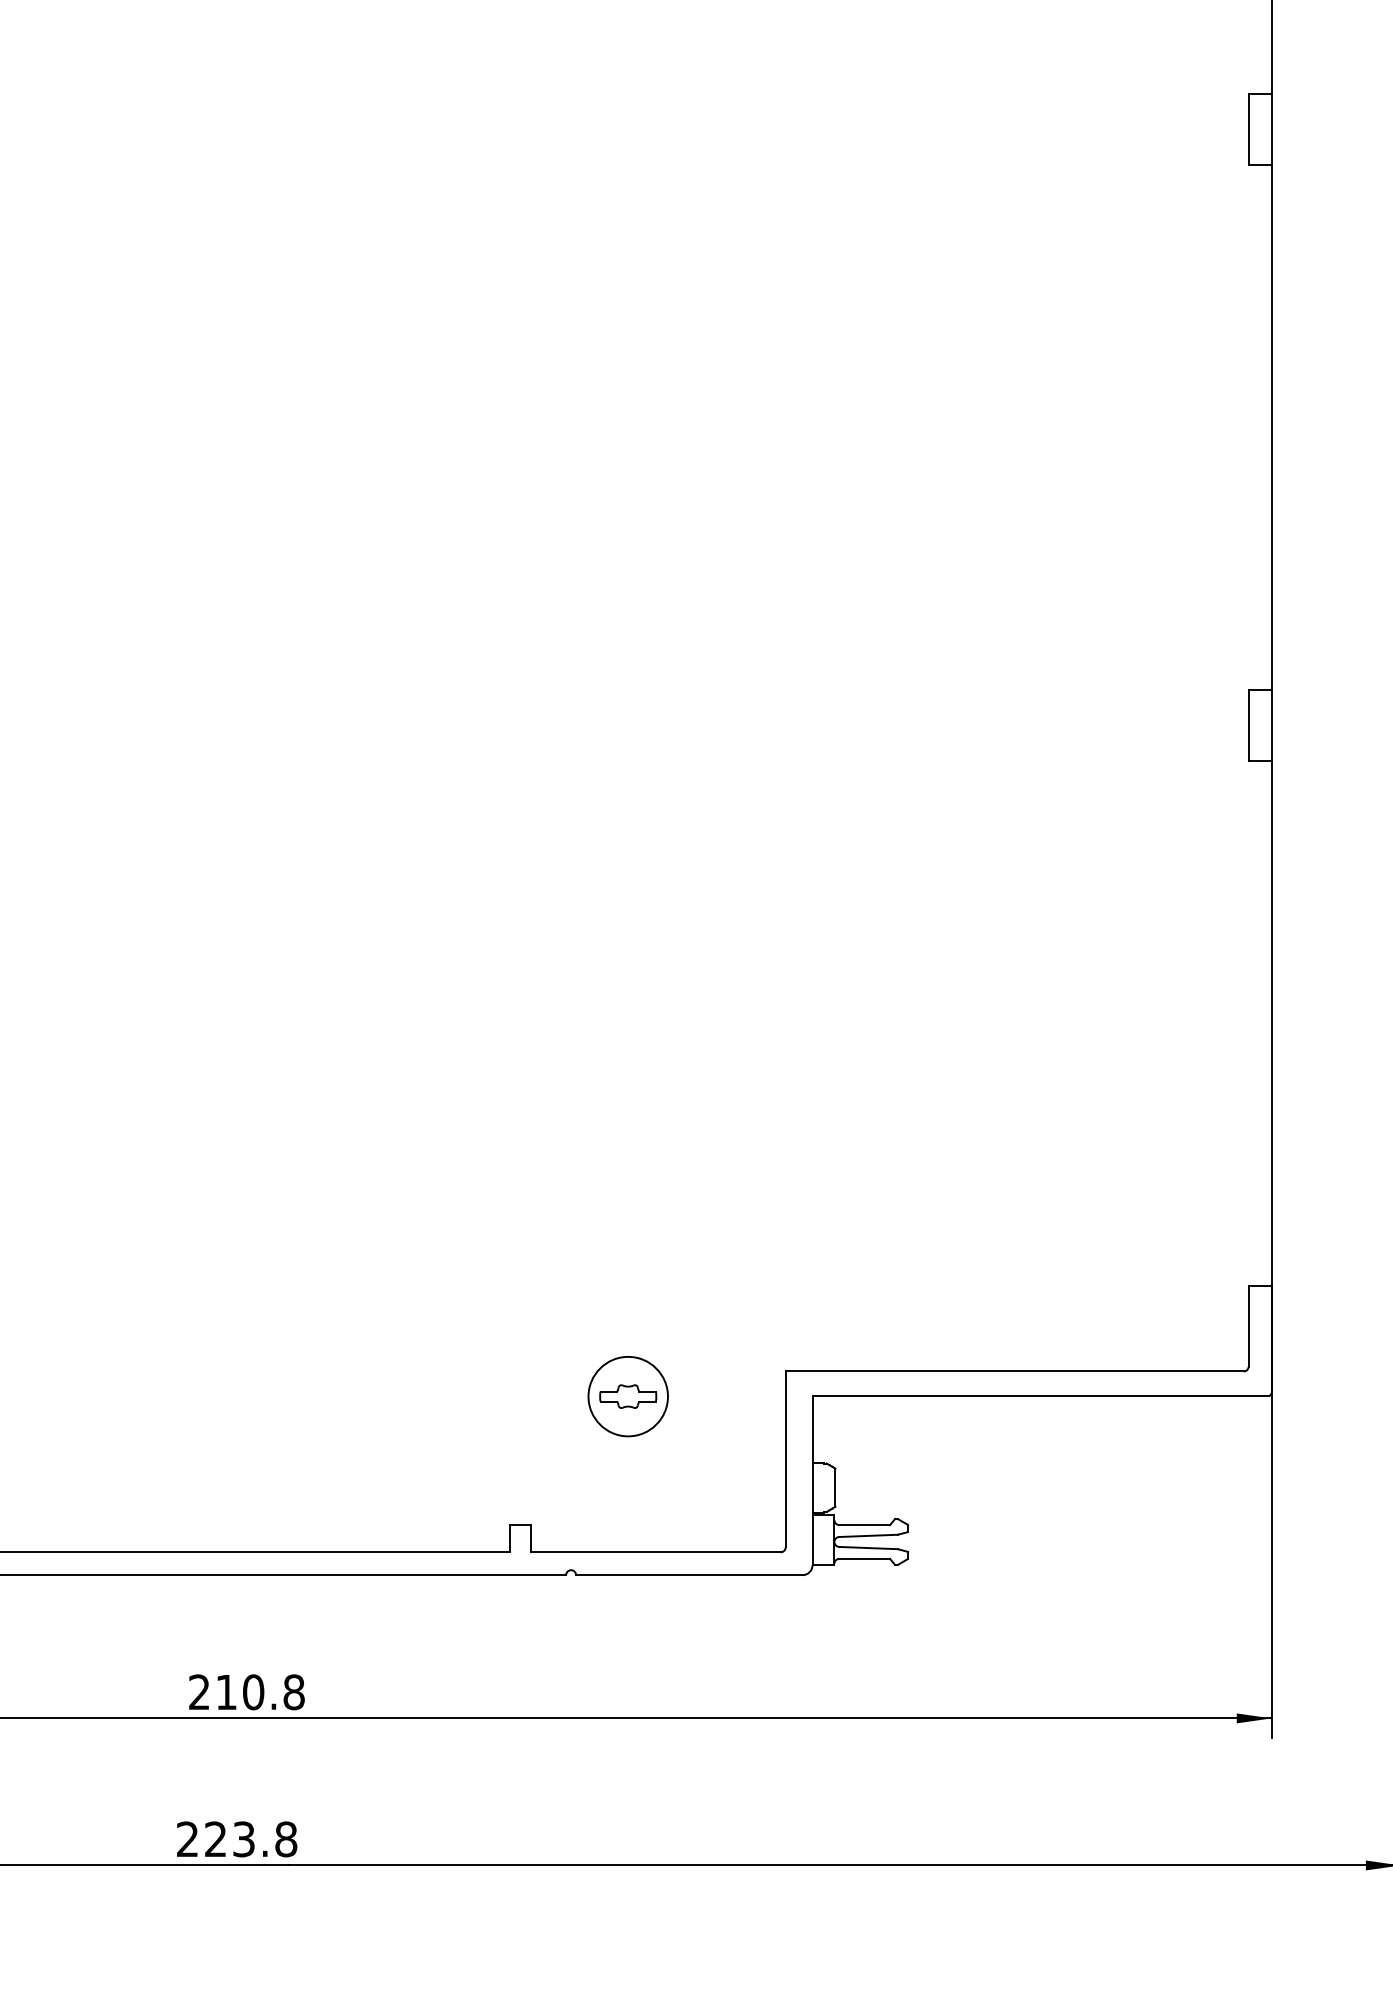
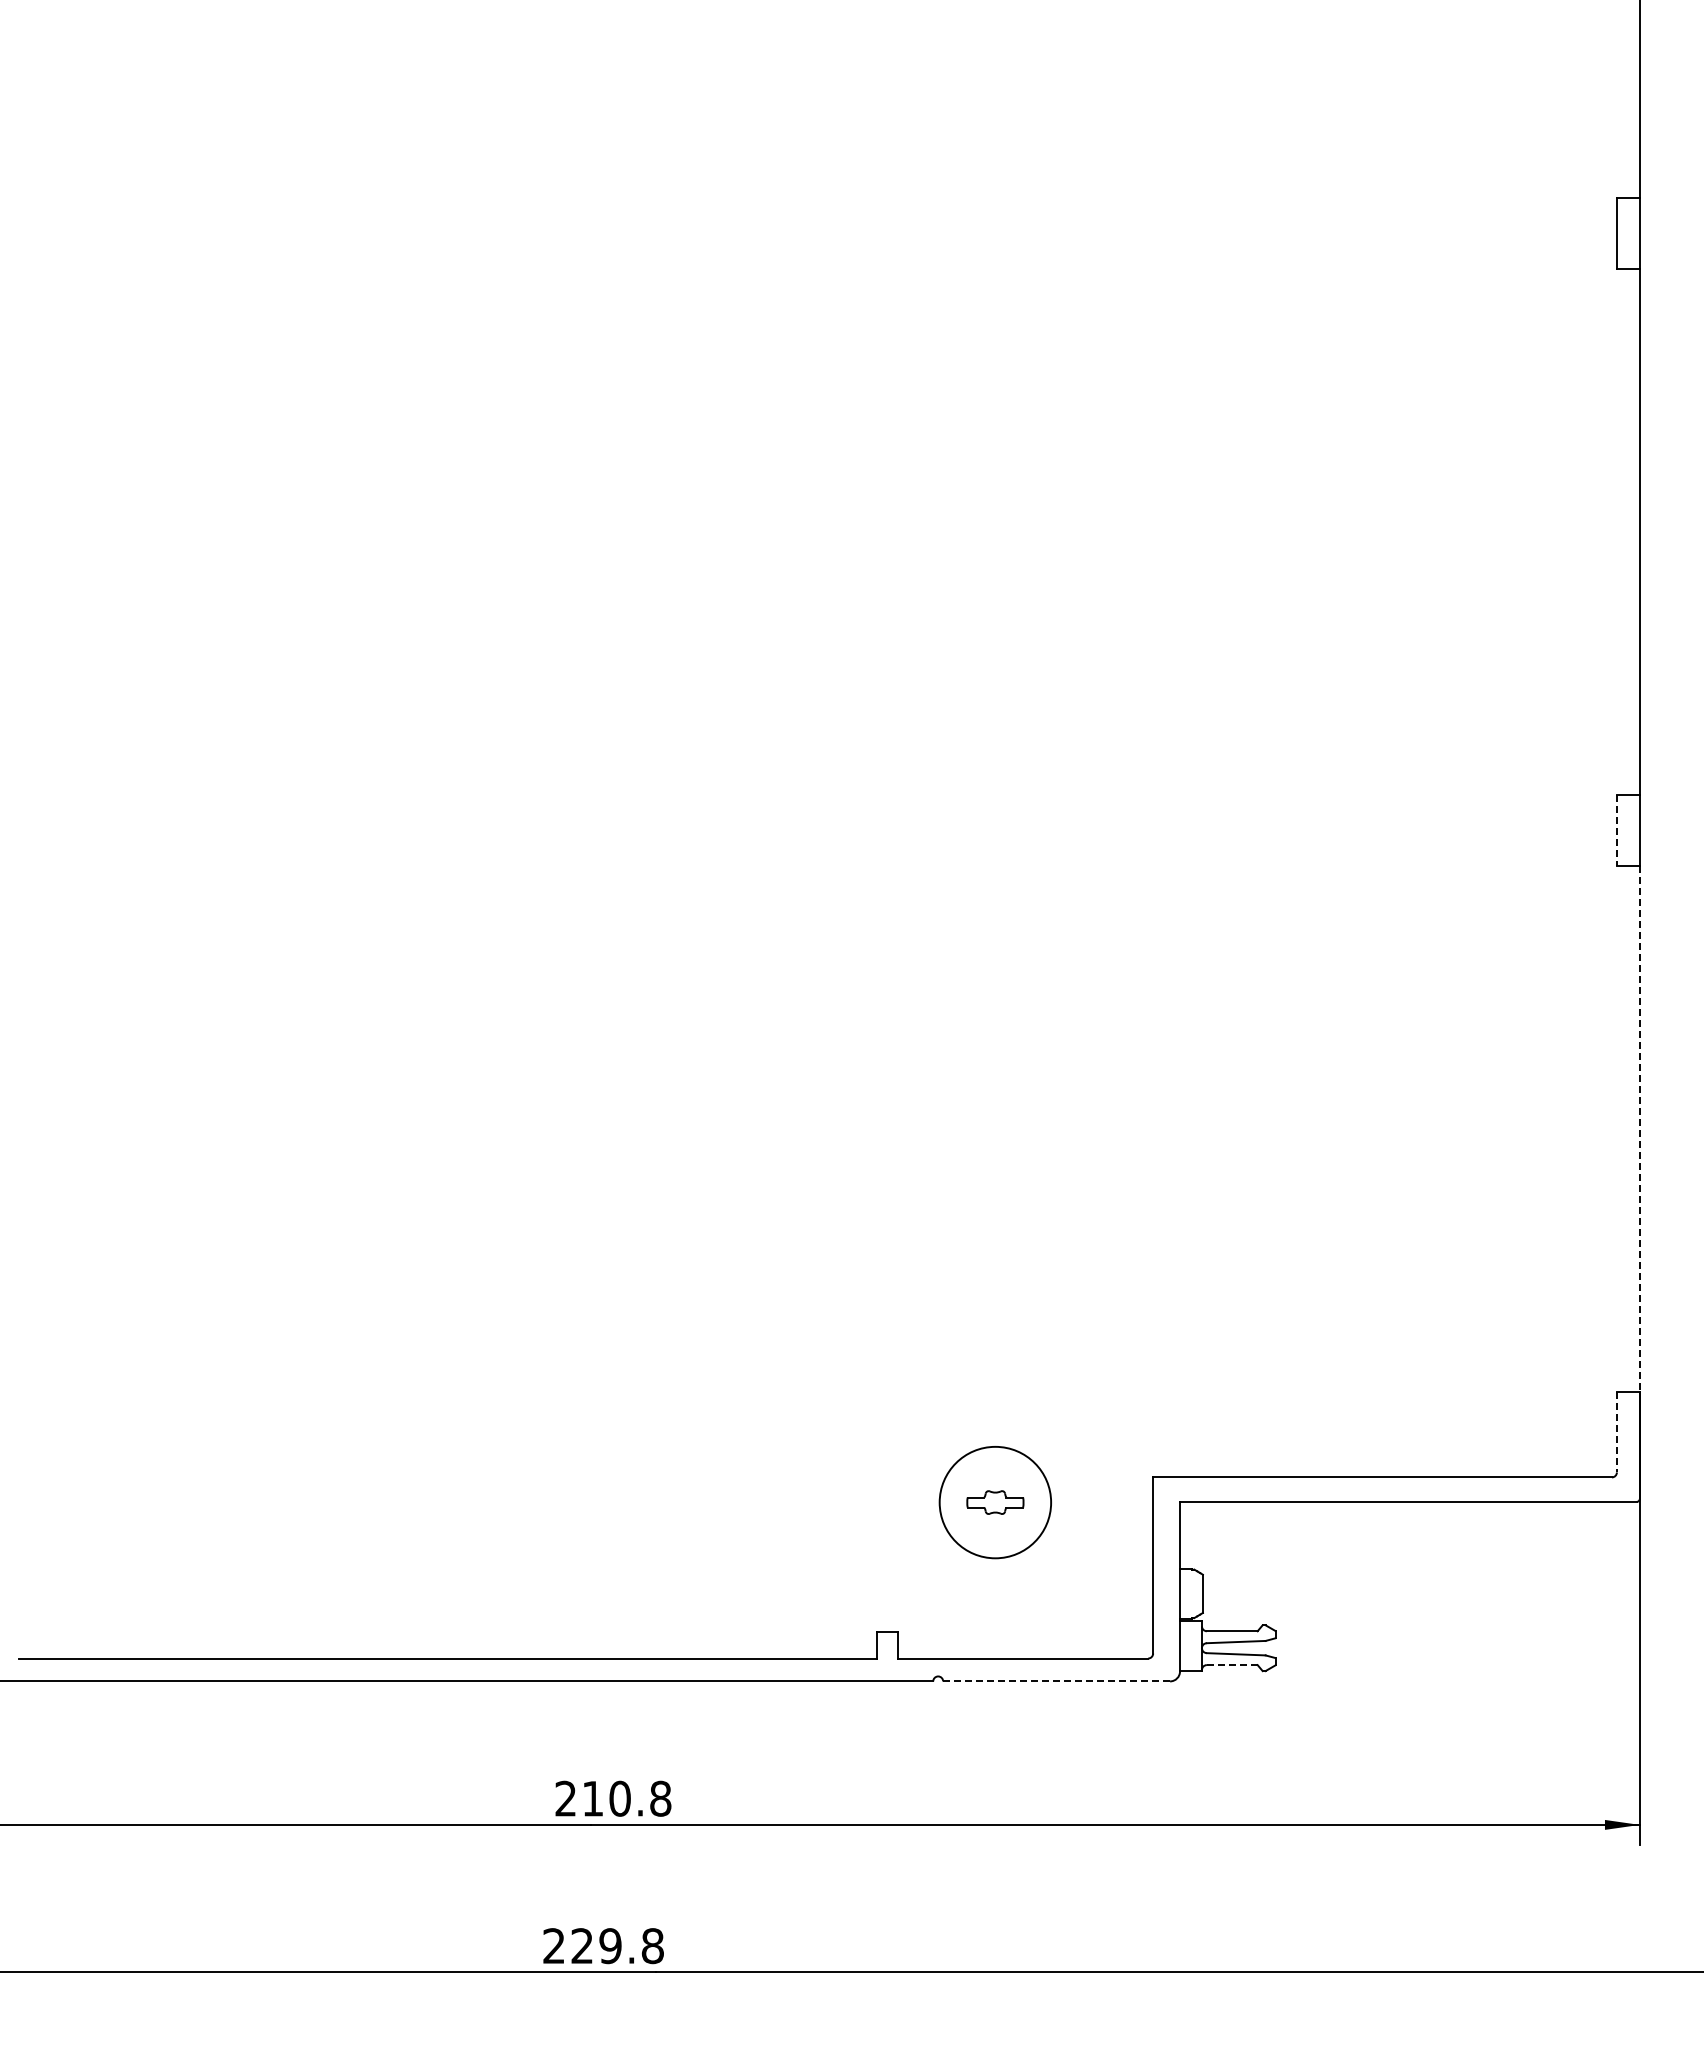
line: (1248, 725) -> (1616, 830), solid -> dashed
line: (1271, 1024) -> (1639, 1129), solid -> dashed
line: (1248, 1326) -> (1616, 1432), solid -> dashed
circle: (628, 1396) -> (995, 1502), size x1.4
line: (864, 1559) -> (1232, 1665), solid -> dashed
line: (689, 1575) -> (1056, 1681), solid -> dashed
text: (243, 1838) -> (610, 1945), 223.8 -> 229.8

